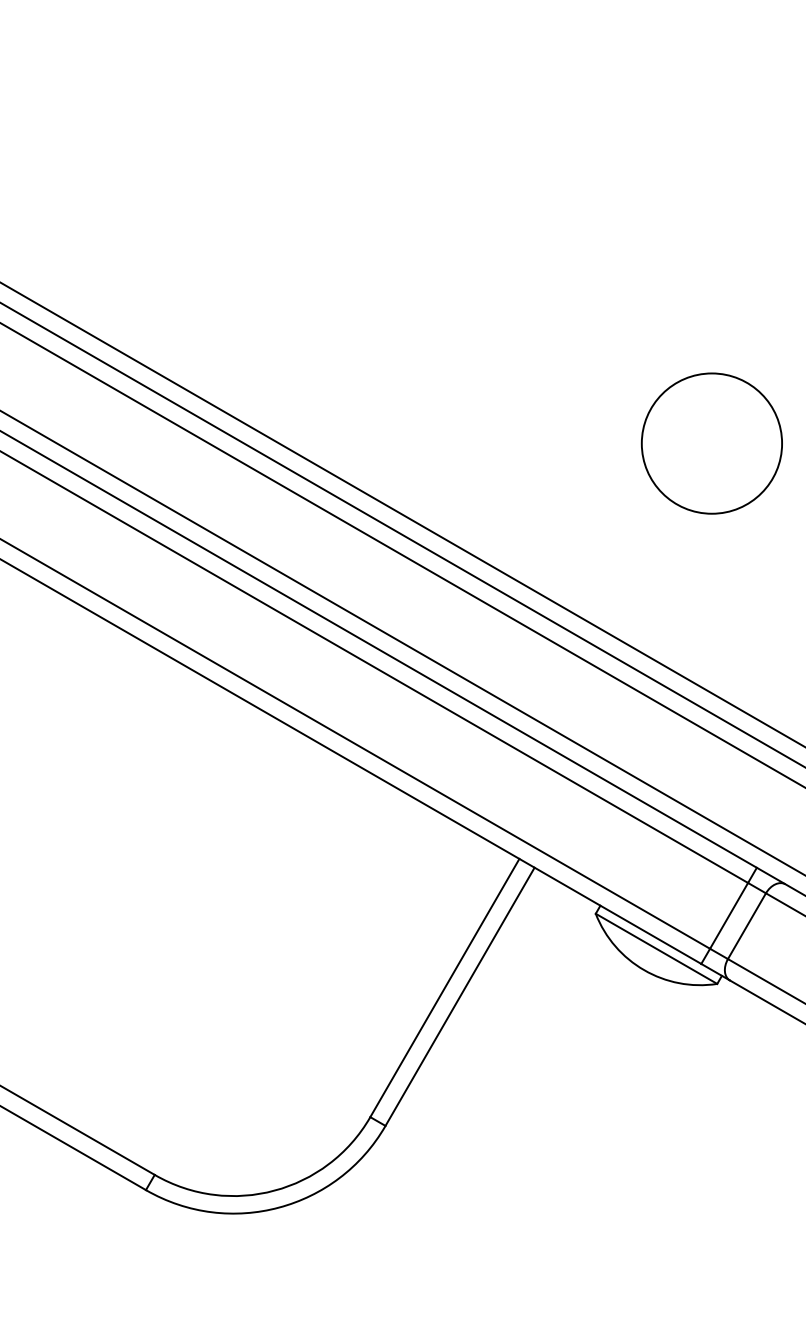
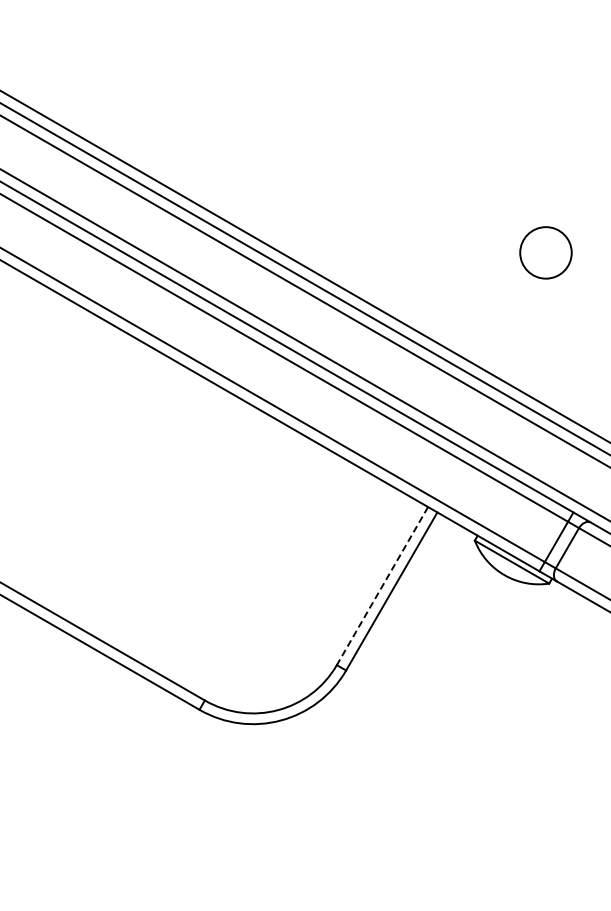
circle: (711, 443) -> (545, 252), size x0.6
line: (444, 988) -> (382, 586), solid -> dashed

